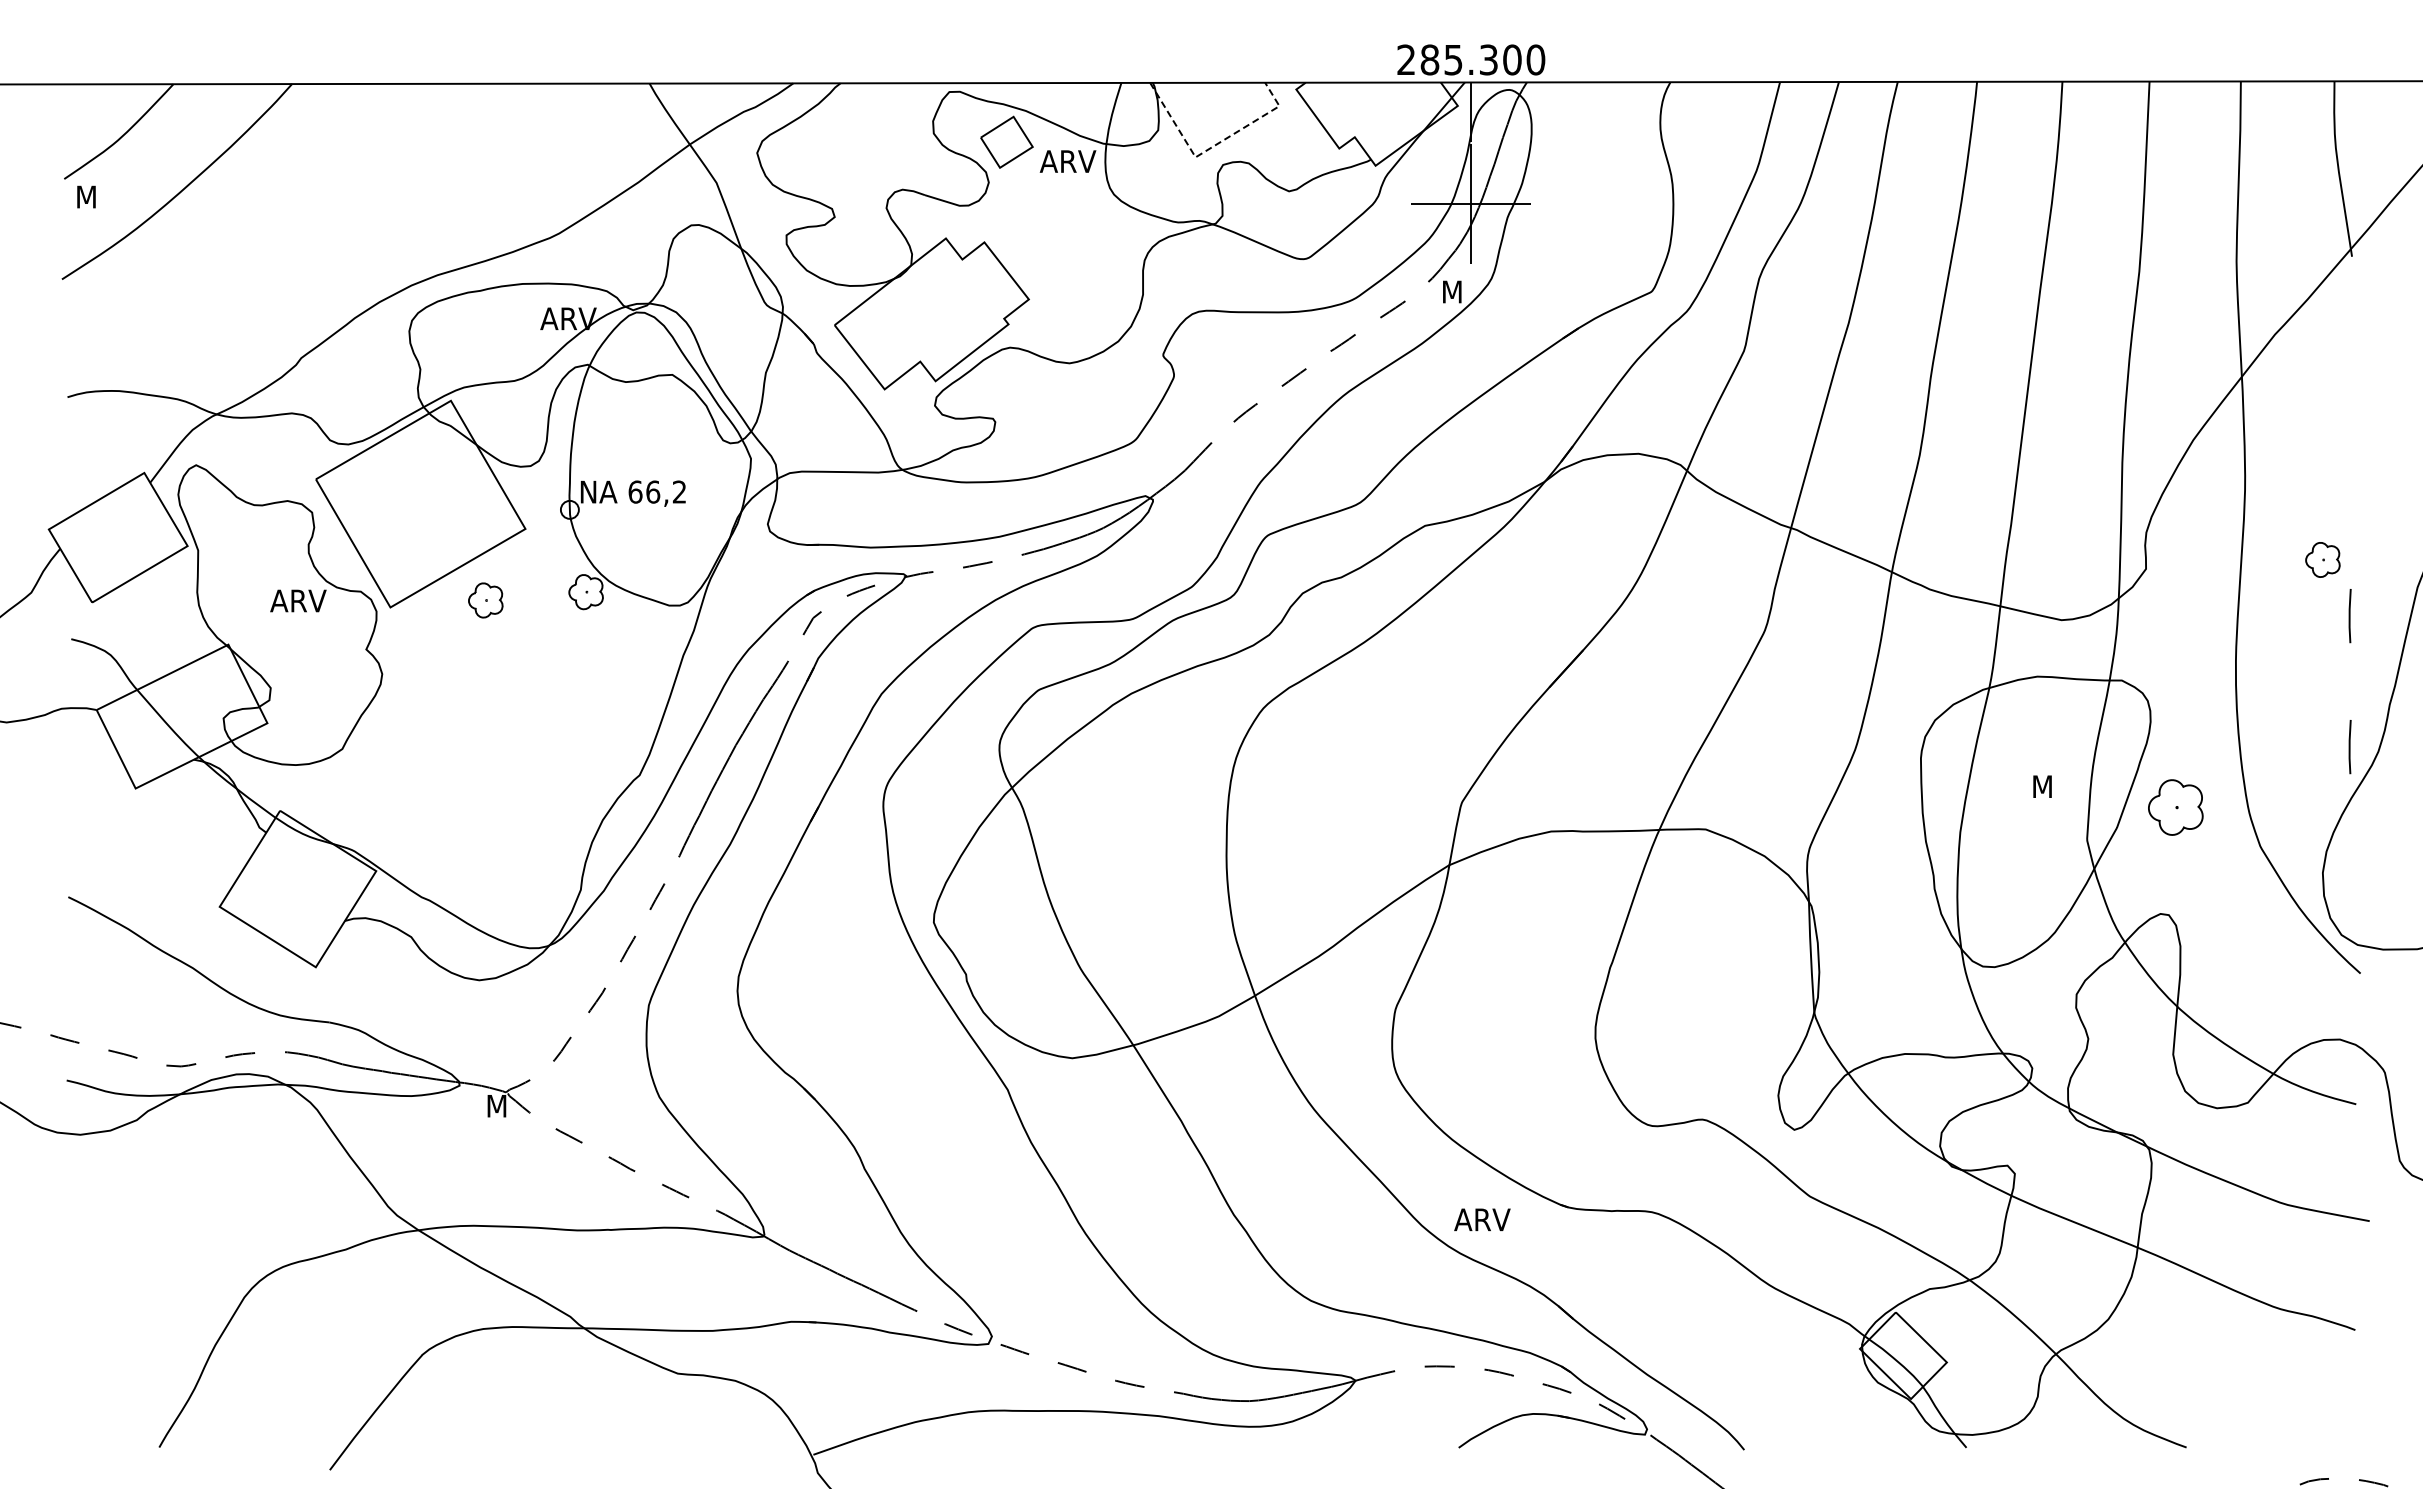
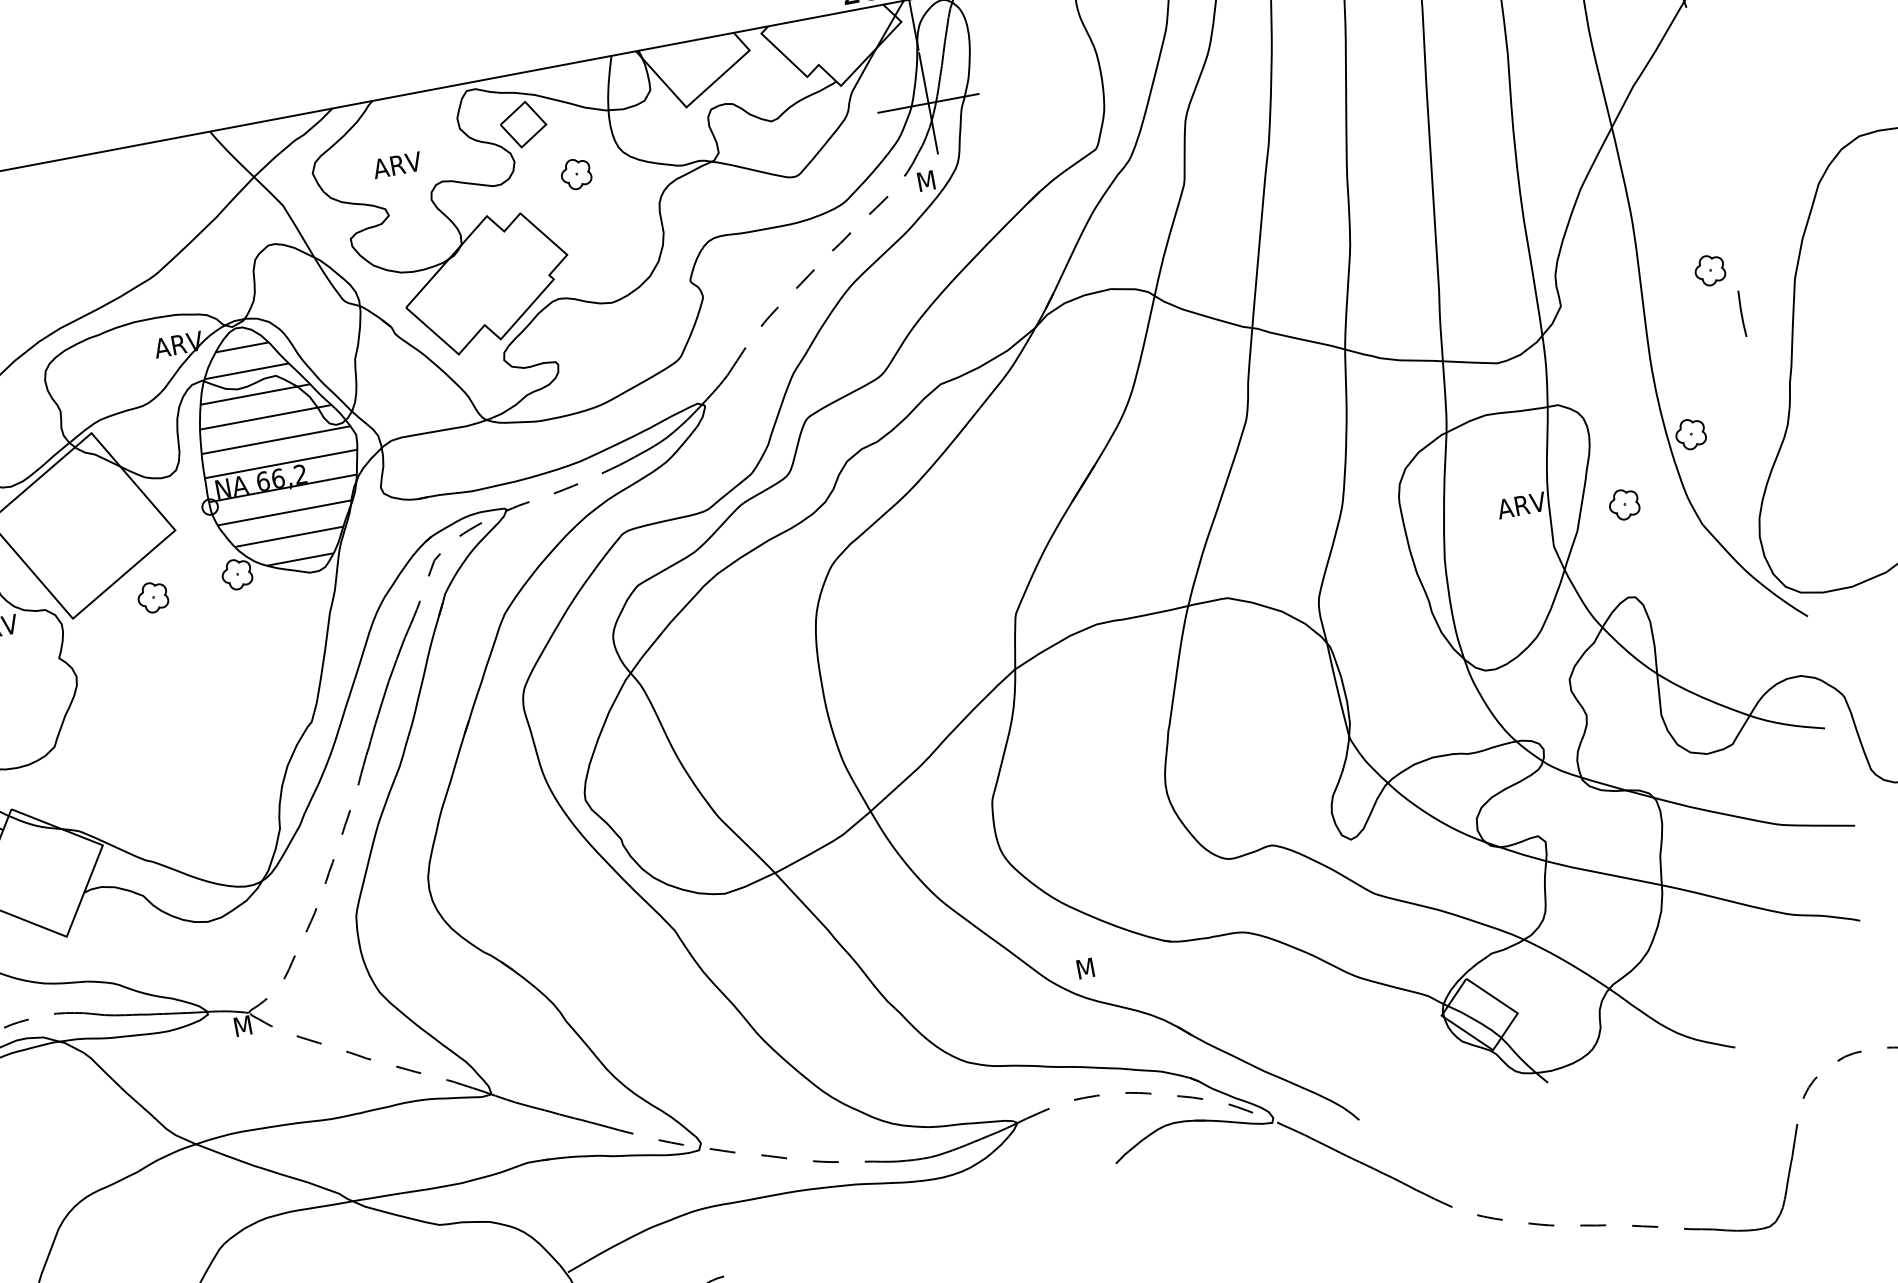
line: (1212, 147) -> (699, 96), dashed -> solid
text: (1067, 161) -> (396, 165), moved
part: (1055, 209) -> (575, 174), added
hatch: (659, 461) -> (278, 451), added
part: (2265, 741) -> (1690, 434), added
line: (2349, 747) -> (1762, 425), removed
text: (2059, 786) -> (1521, 505), M -> ARV
part: (2175, 807) -> (1623, 504), size x0.62
text: (1482, 1219) -> (1099, 965), ARV -> M

